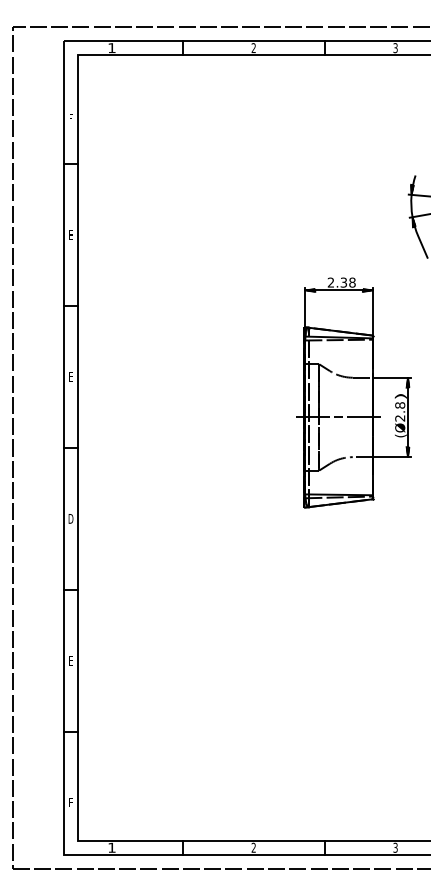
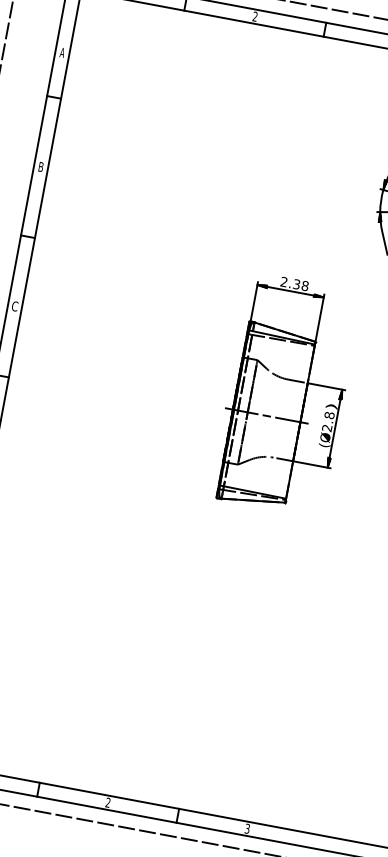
text: (70, 118) -> (62, 52), F -> A
text: (70, 235) -> (40, 167), E -> B
text: (70, 377) -> (14, 306), E -> C
part: (353, 392) -> (286, 394), moved

